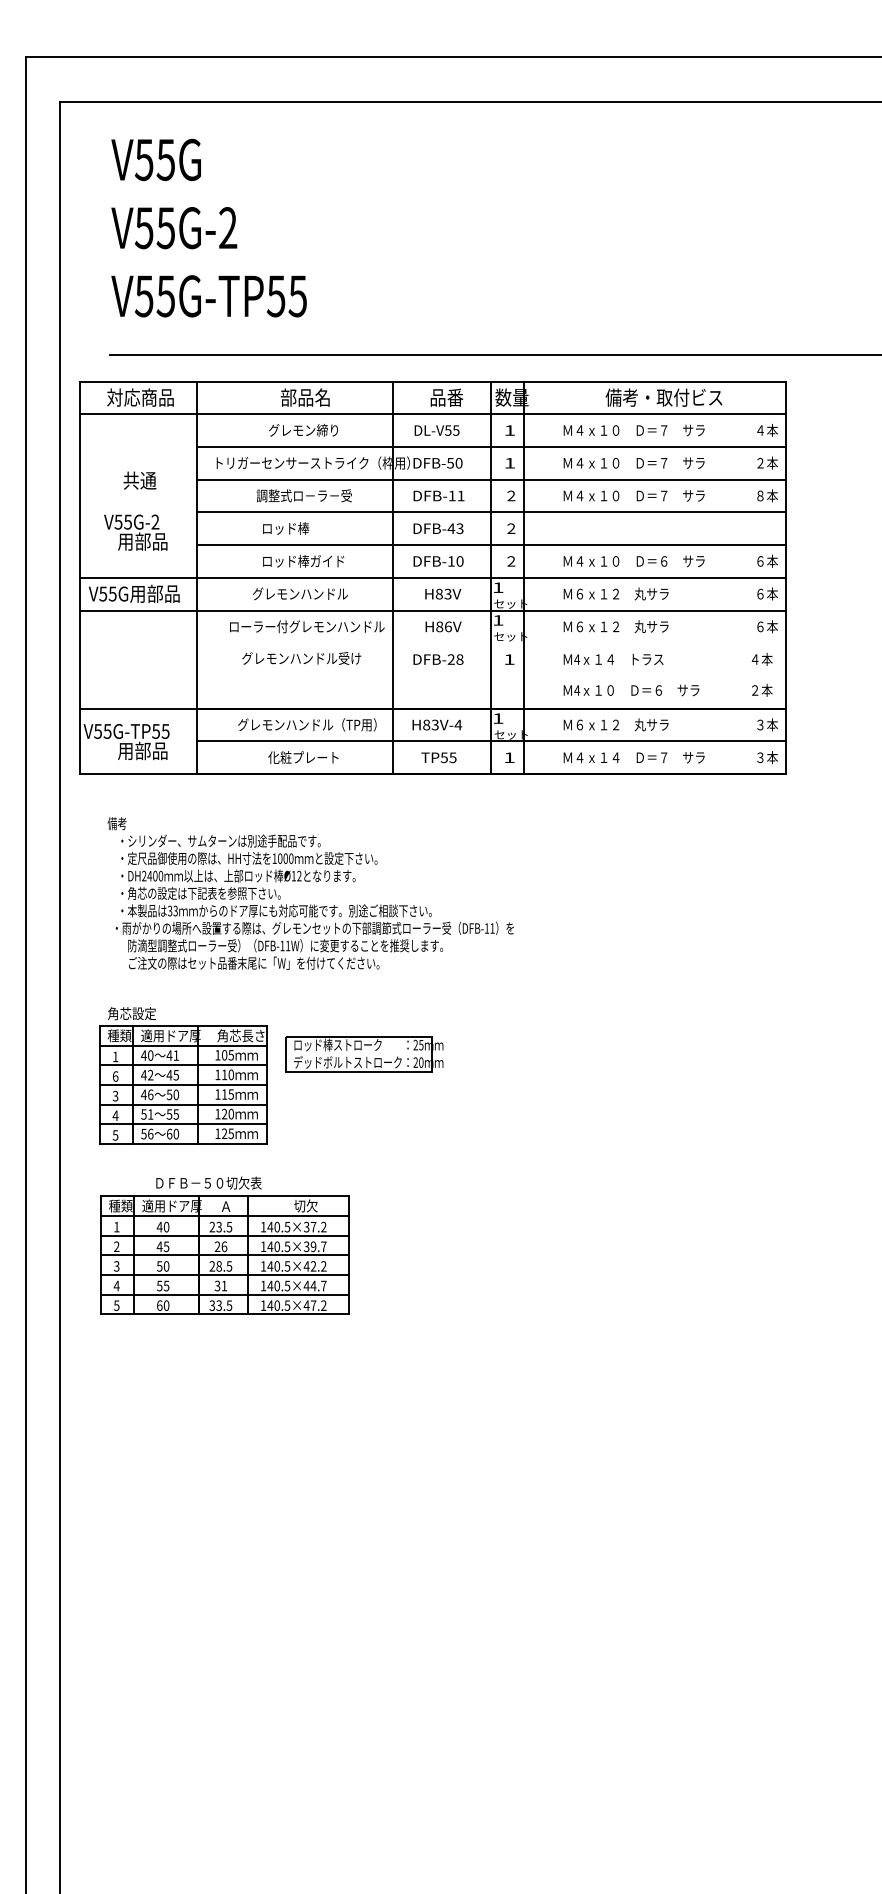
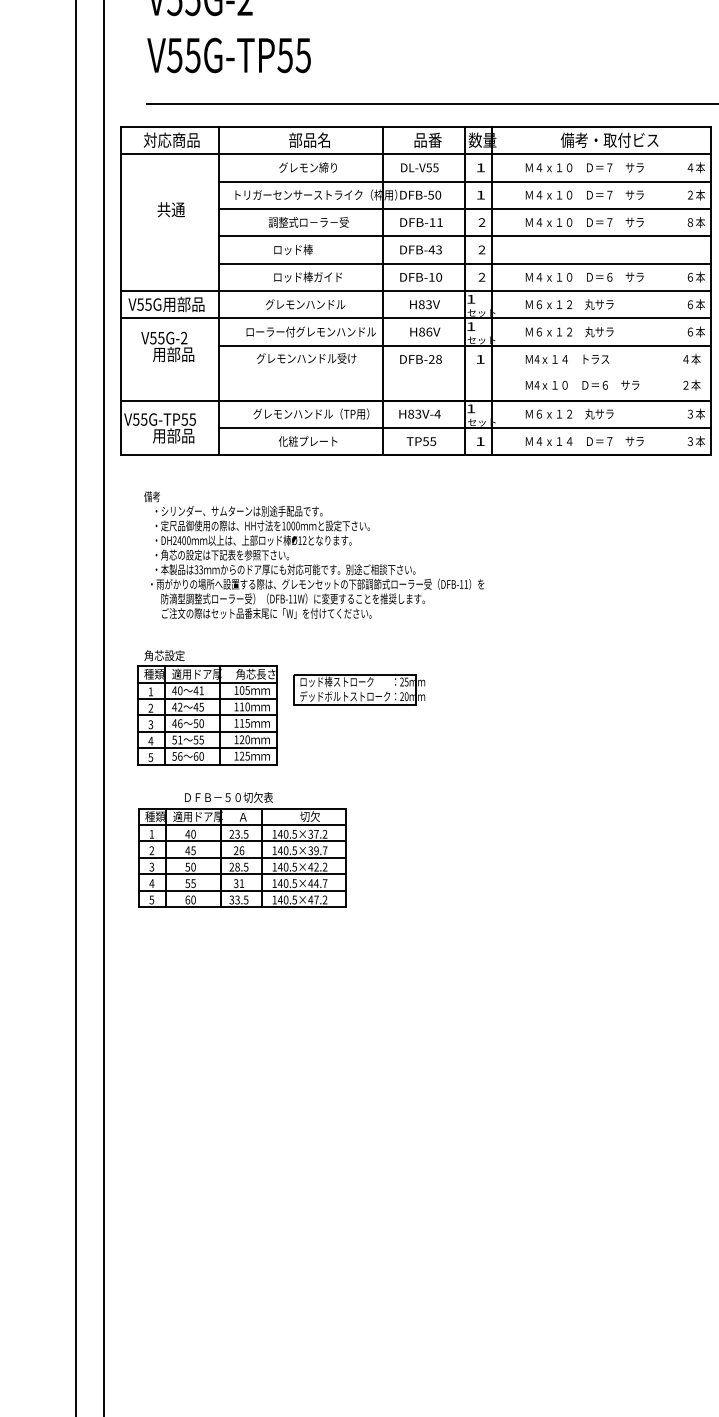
text: (135, 532) -> (167, 346), moved
line: (491, 643) -> (465, 345), added
text: (115, 1076) -> (150, 708), 6 -> 2

